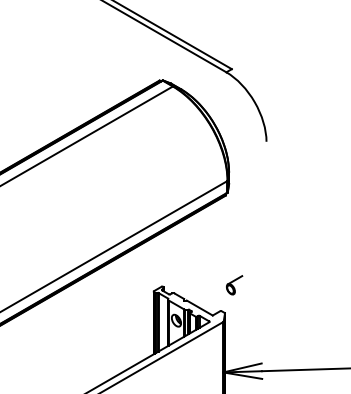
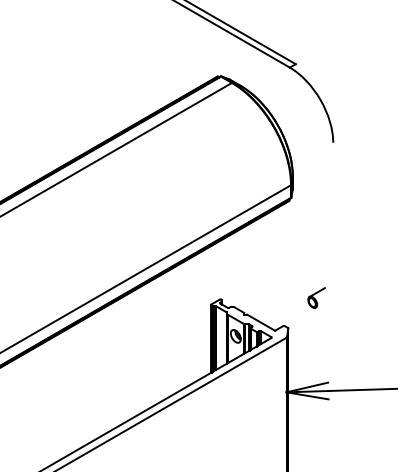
part: (234, 284) -> (316, 297), moved

